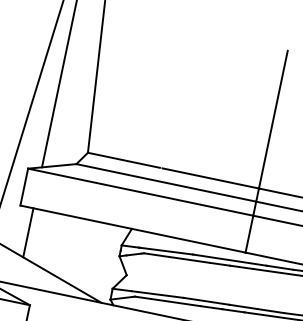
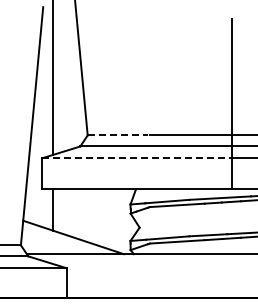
line: (124, 160) -> (118, 135), solid -> dashed
line: (140, 192) -> (136, 158), solid -> dashed

